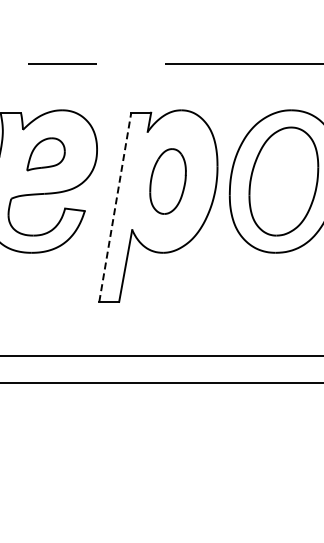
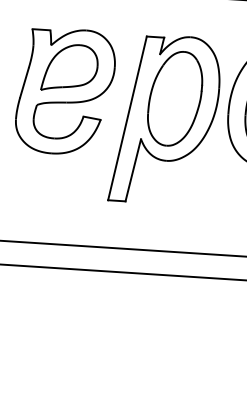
part: (45, 154) -> (69, 68), size x1.67
part: (167, 181) -> (174, 98), size x1.67
line: (115, 207) -> (127, 118), dashed -> solid

